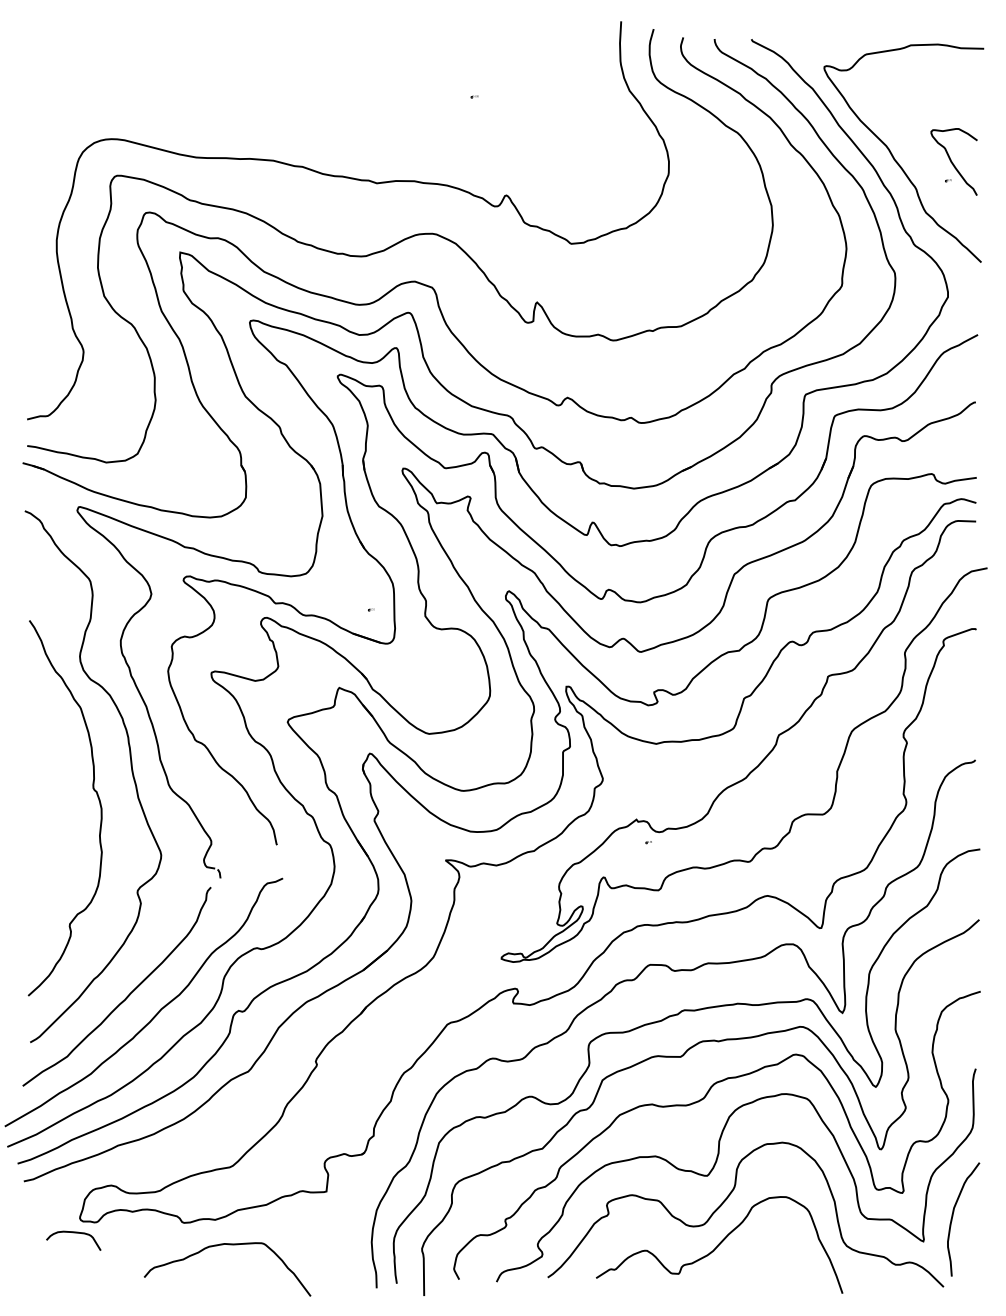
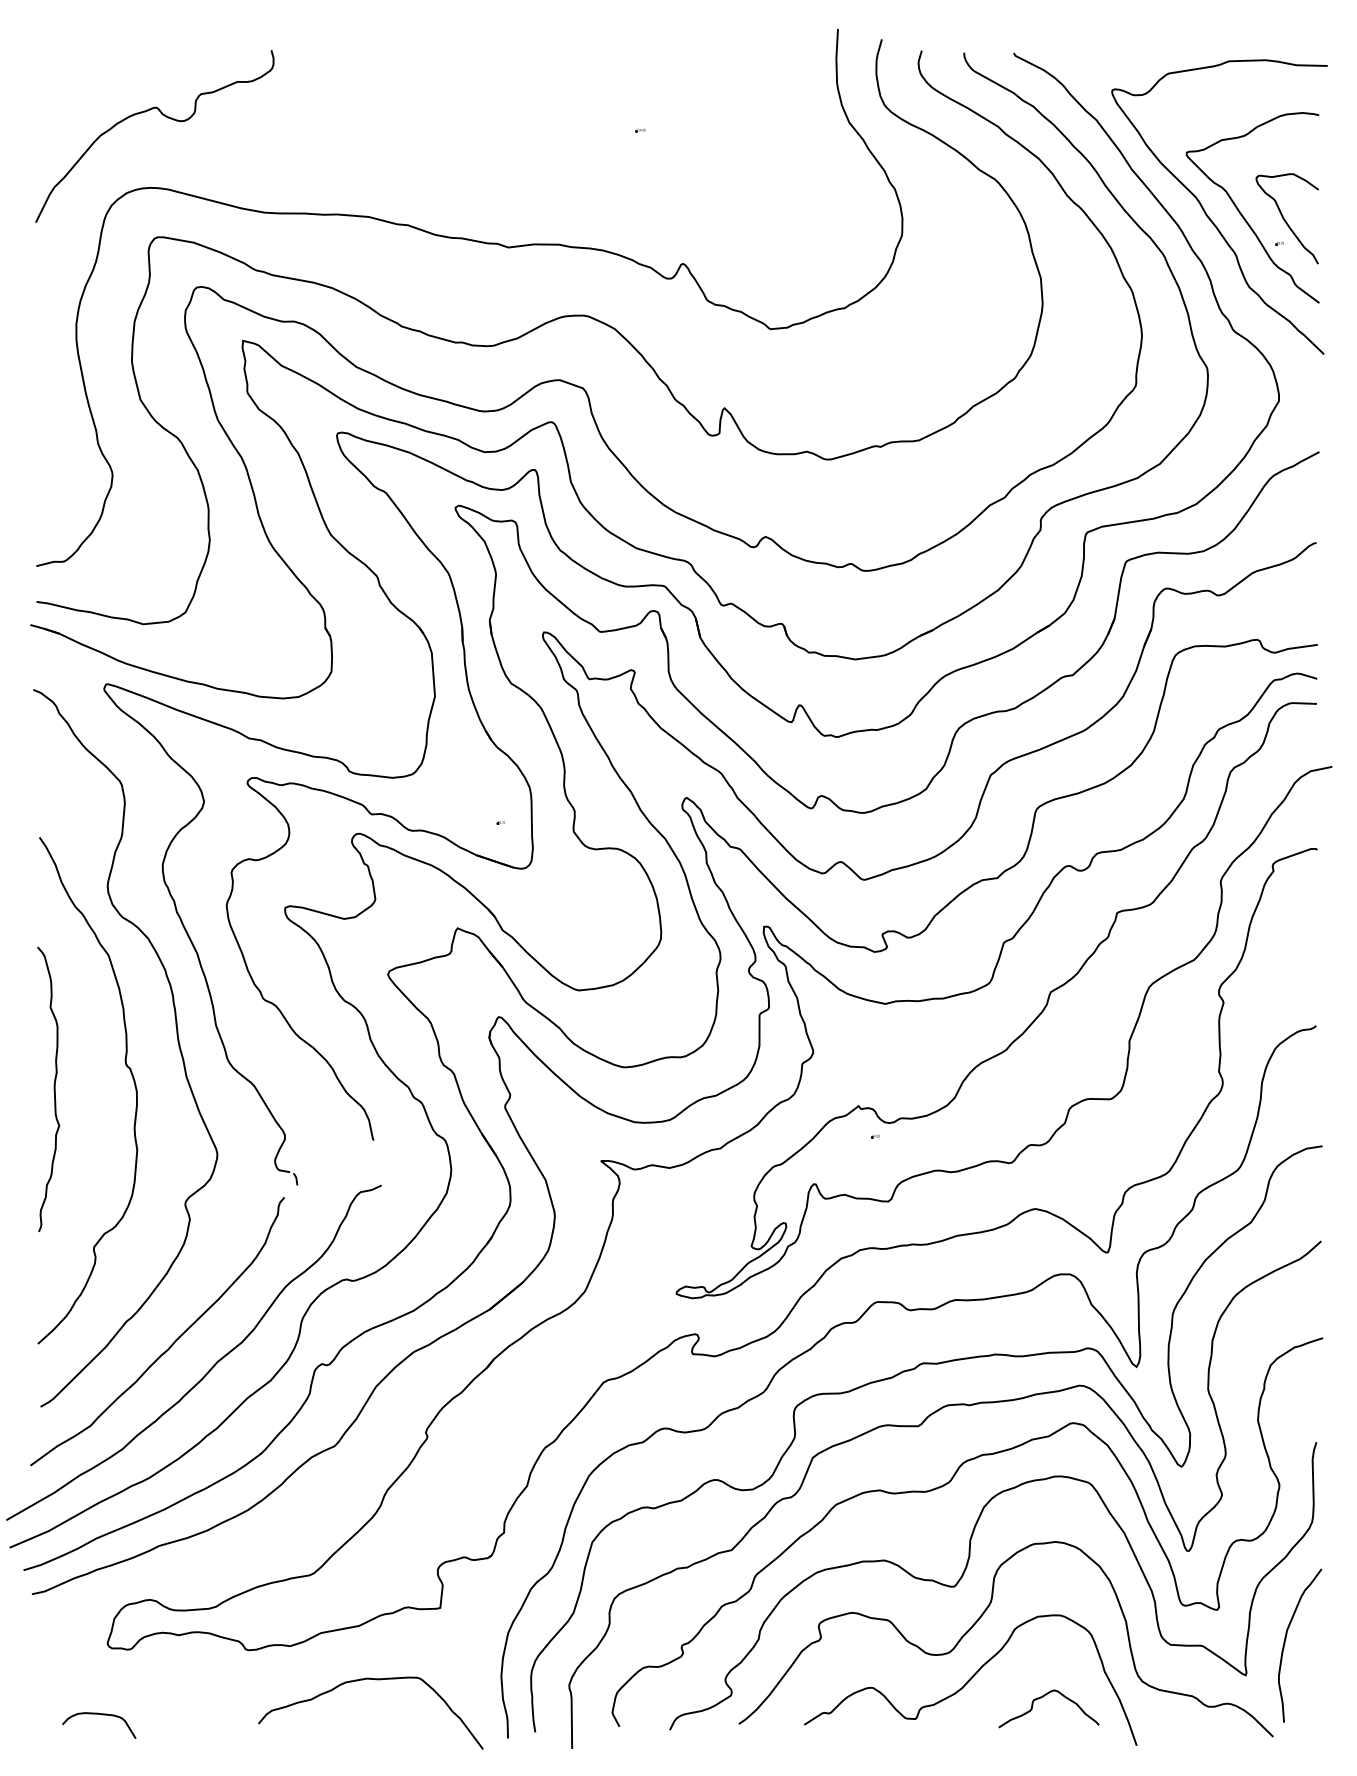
curve: (124, 87) -> (167, 118), added
curve: (921, 159) -> (1243, 215), added
curve: (39, 807) -> (53, 1089), added
curve: (76, 1233) -> (102, 1715), moved
curve: (231, 1245) -> (376, 1680), moved
curve: (773, 1257) -> (1043, 1697), added

